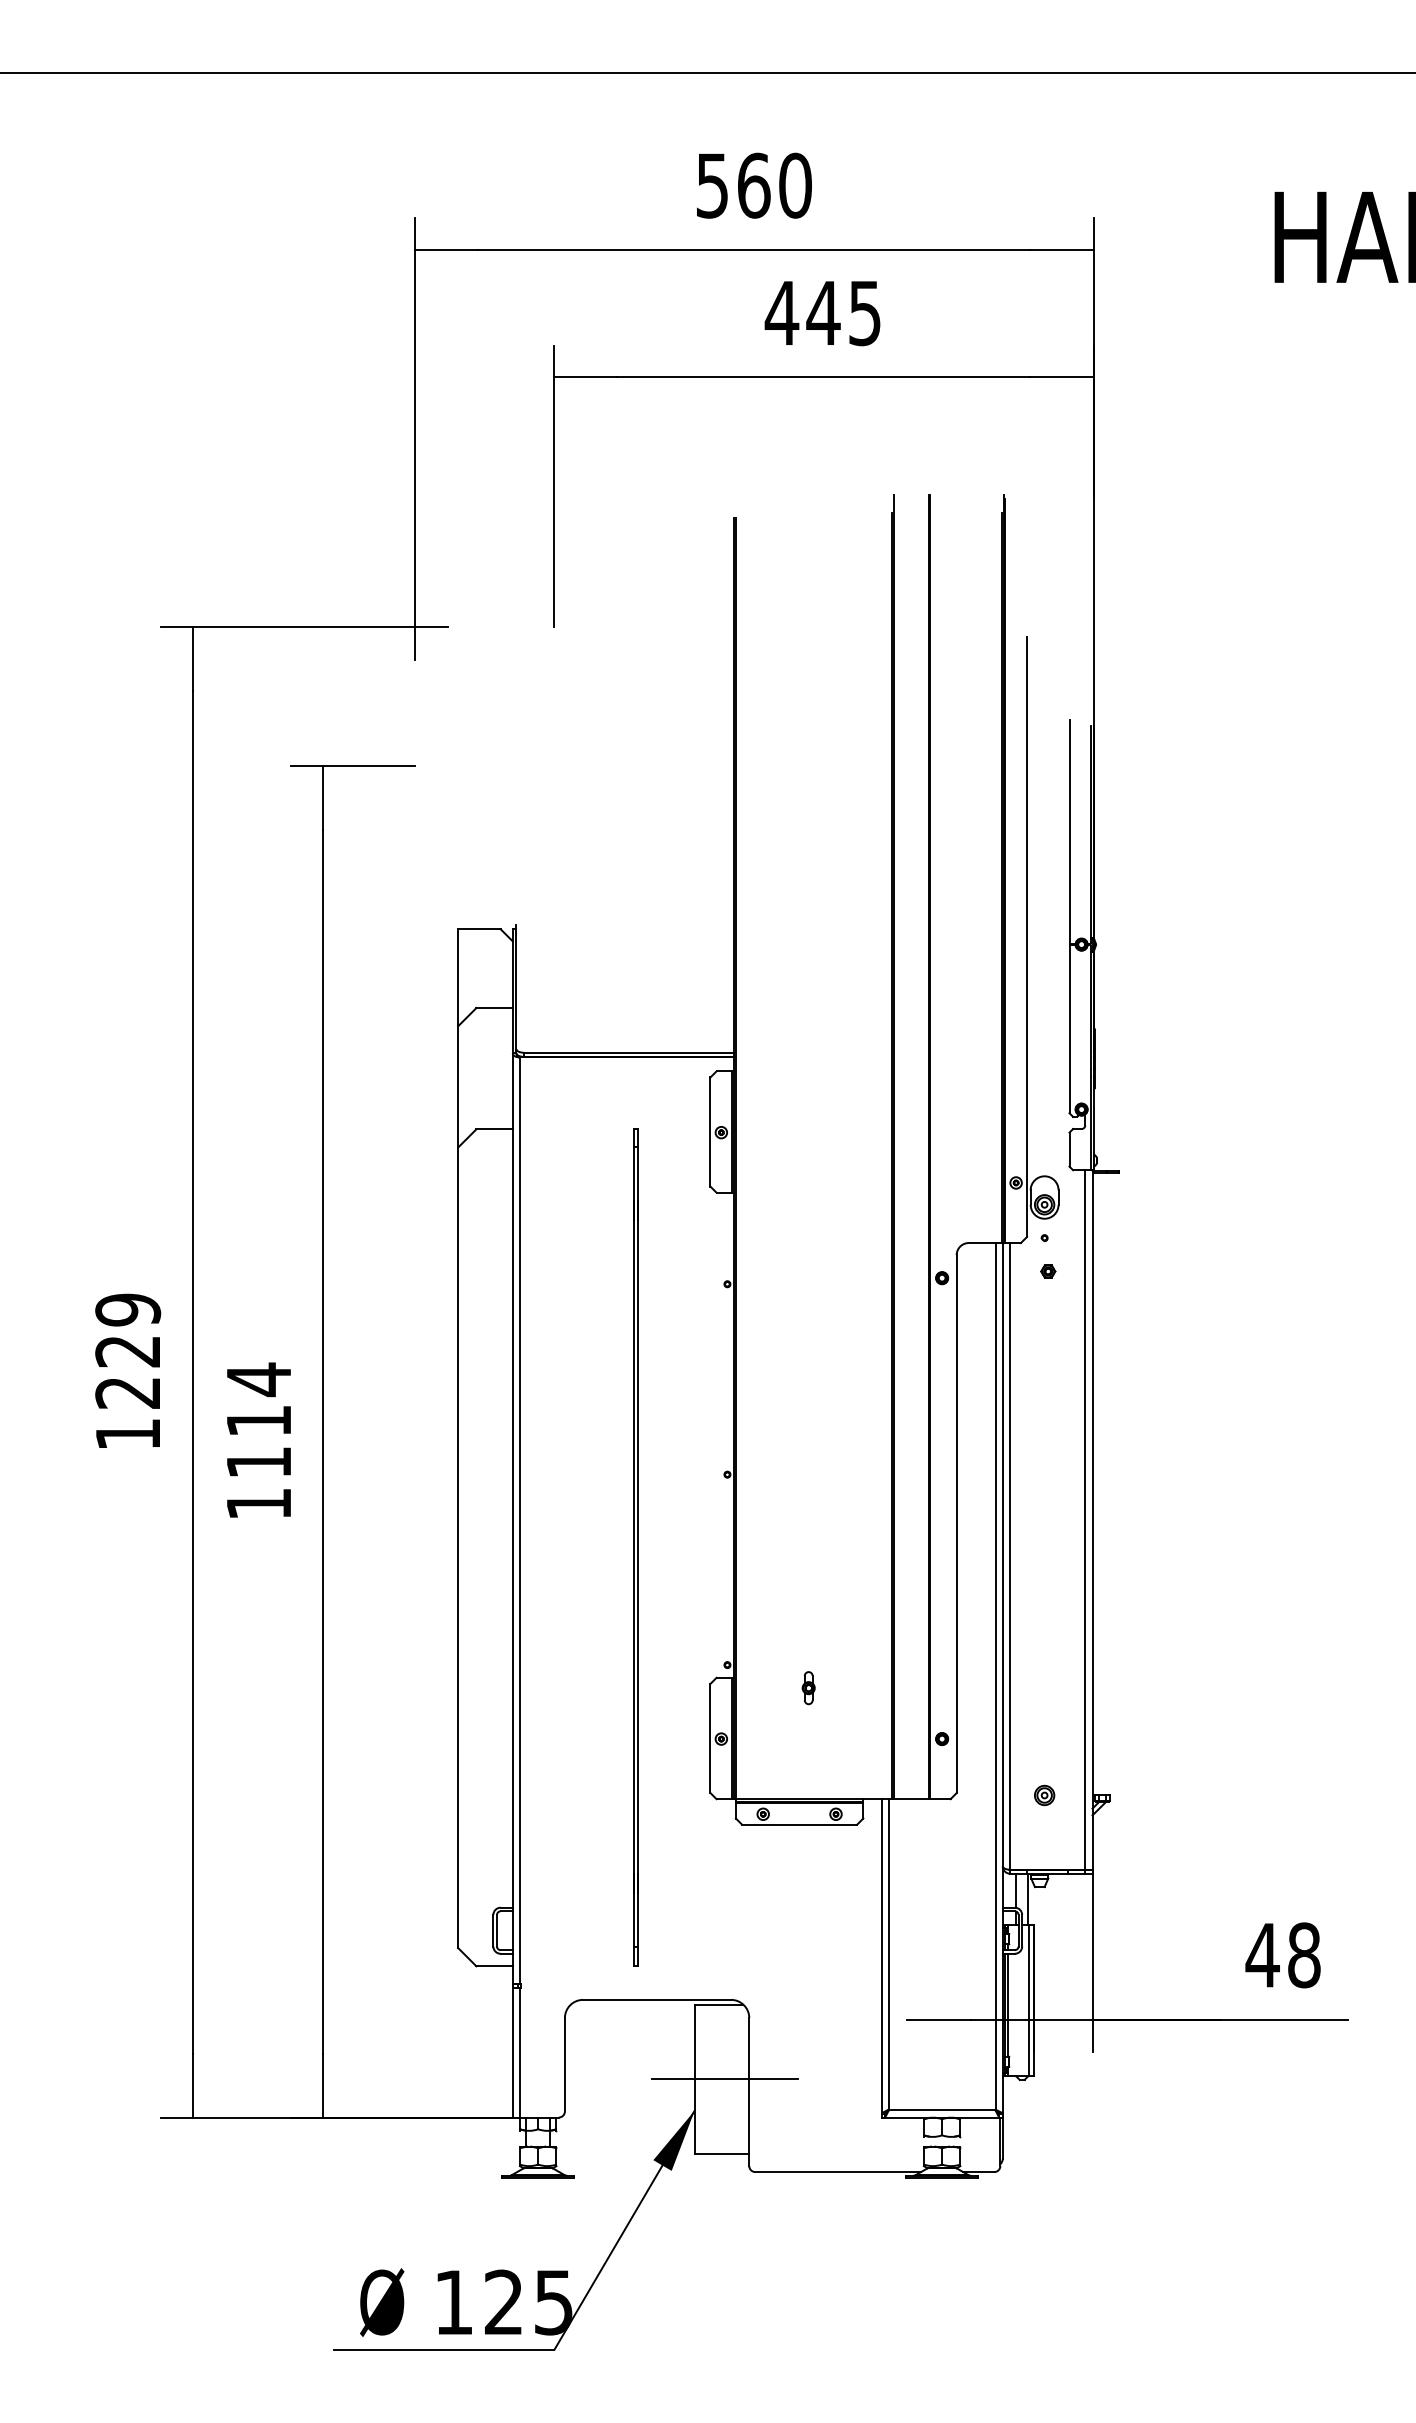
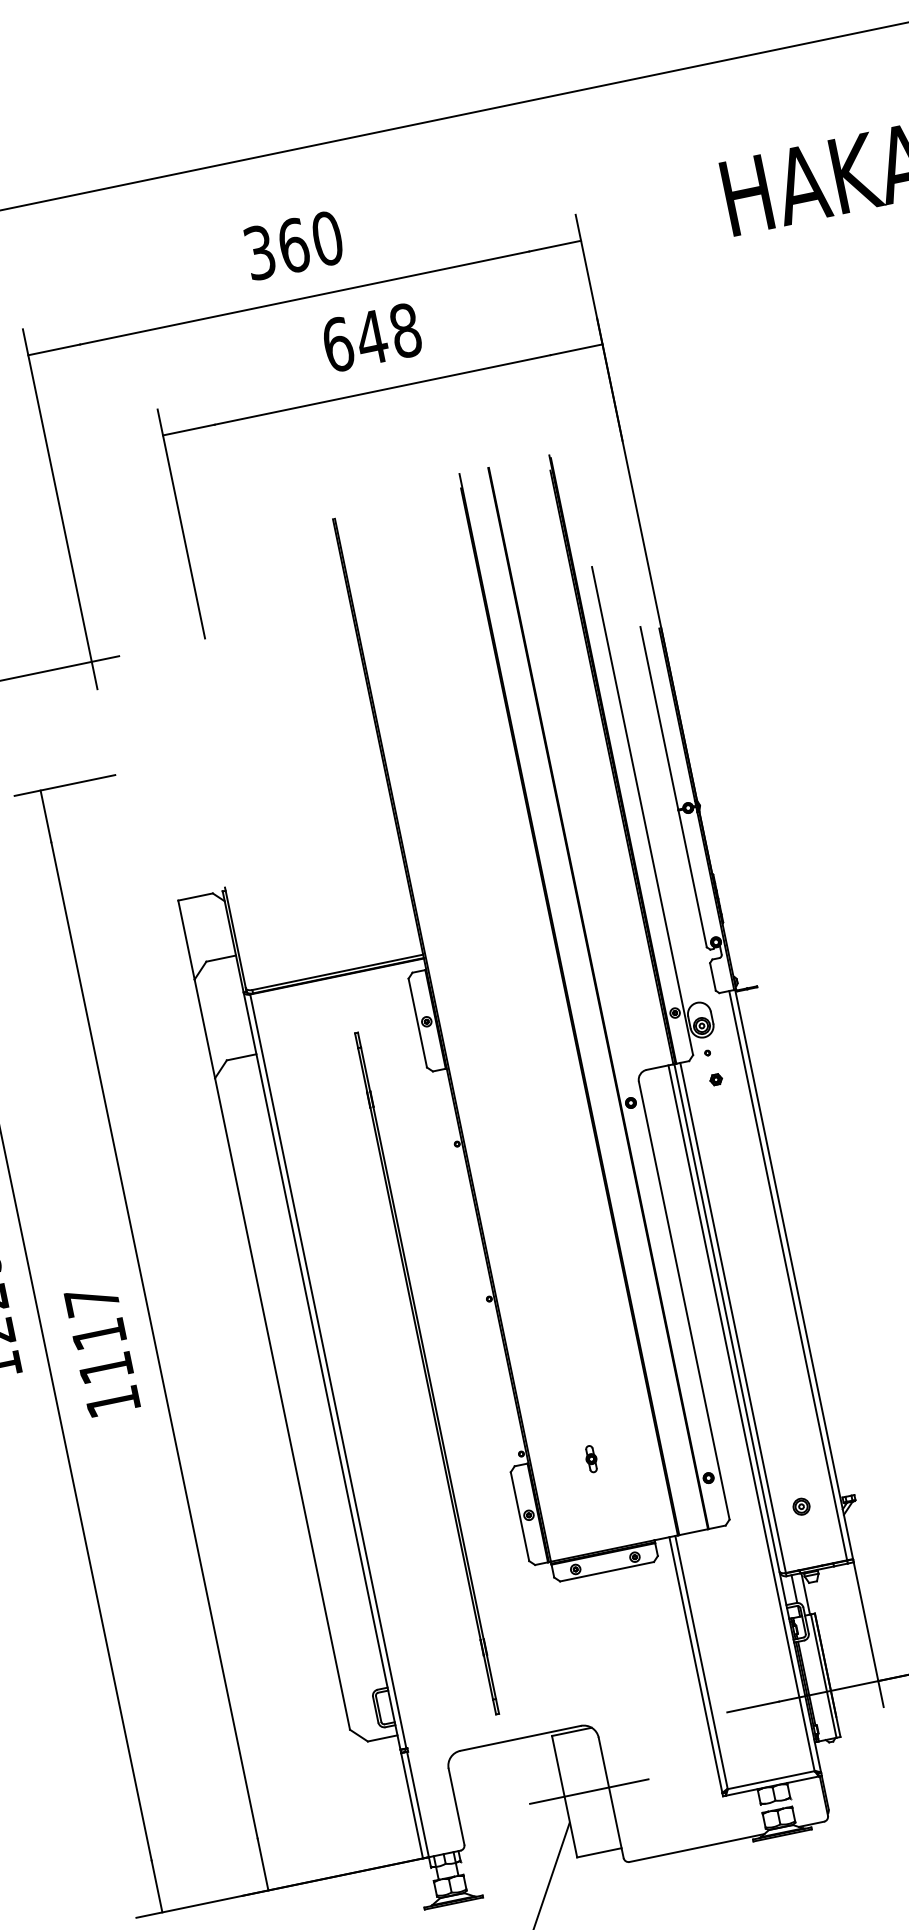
text: (712, 185) -> (259, 252), 560 -> 360
text: (822, 313) -> (371, 338), 445 -> 648
text: (258, 1379) -> (91, 1300), 1114 -> 1117
fill: (673, 2140) -> (557, 1850), removed

